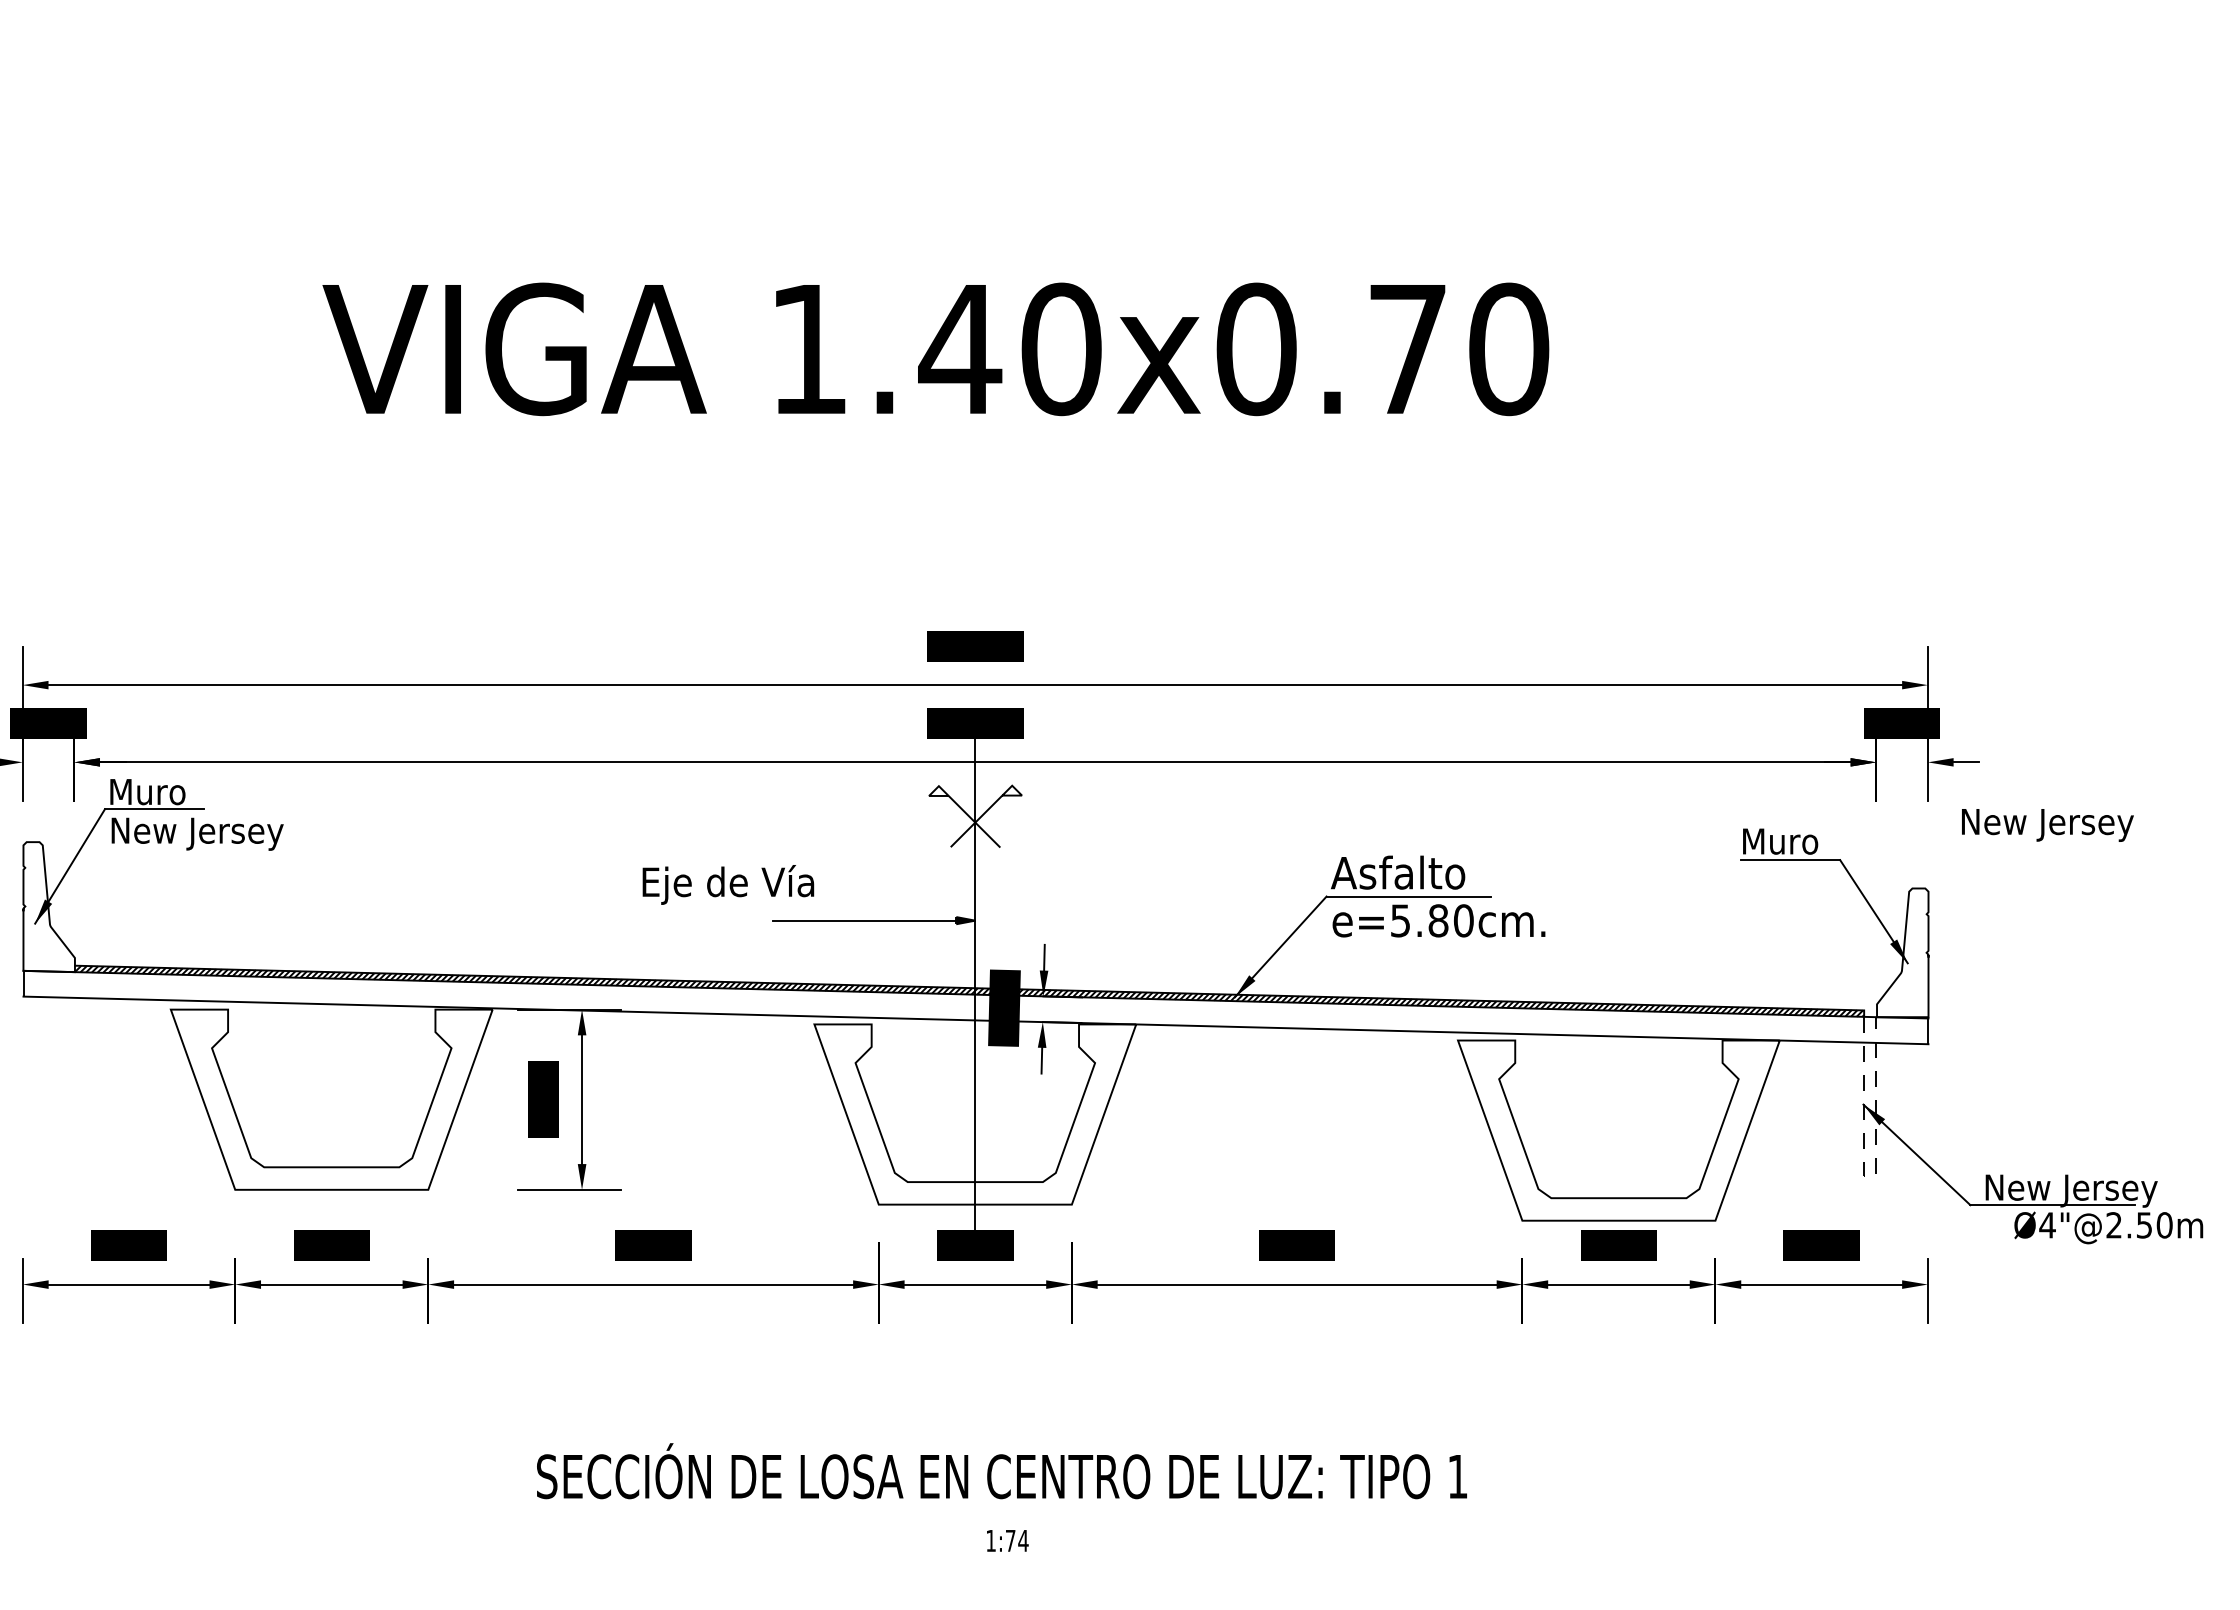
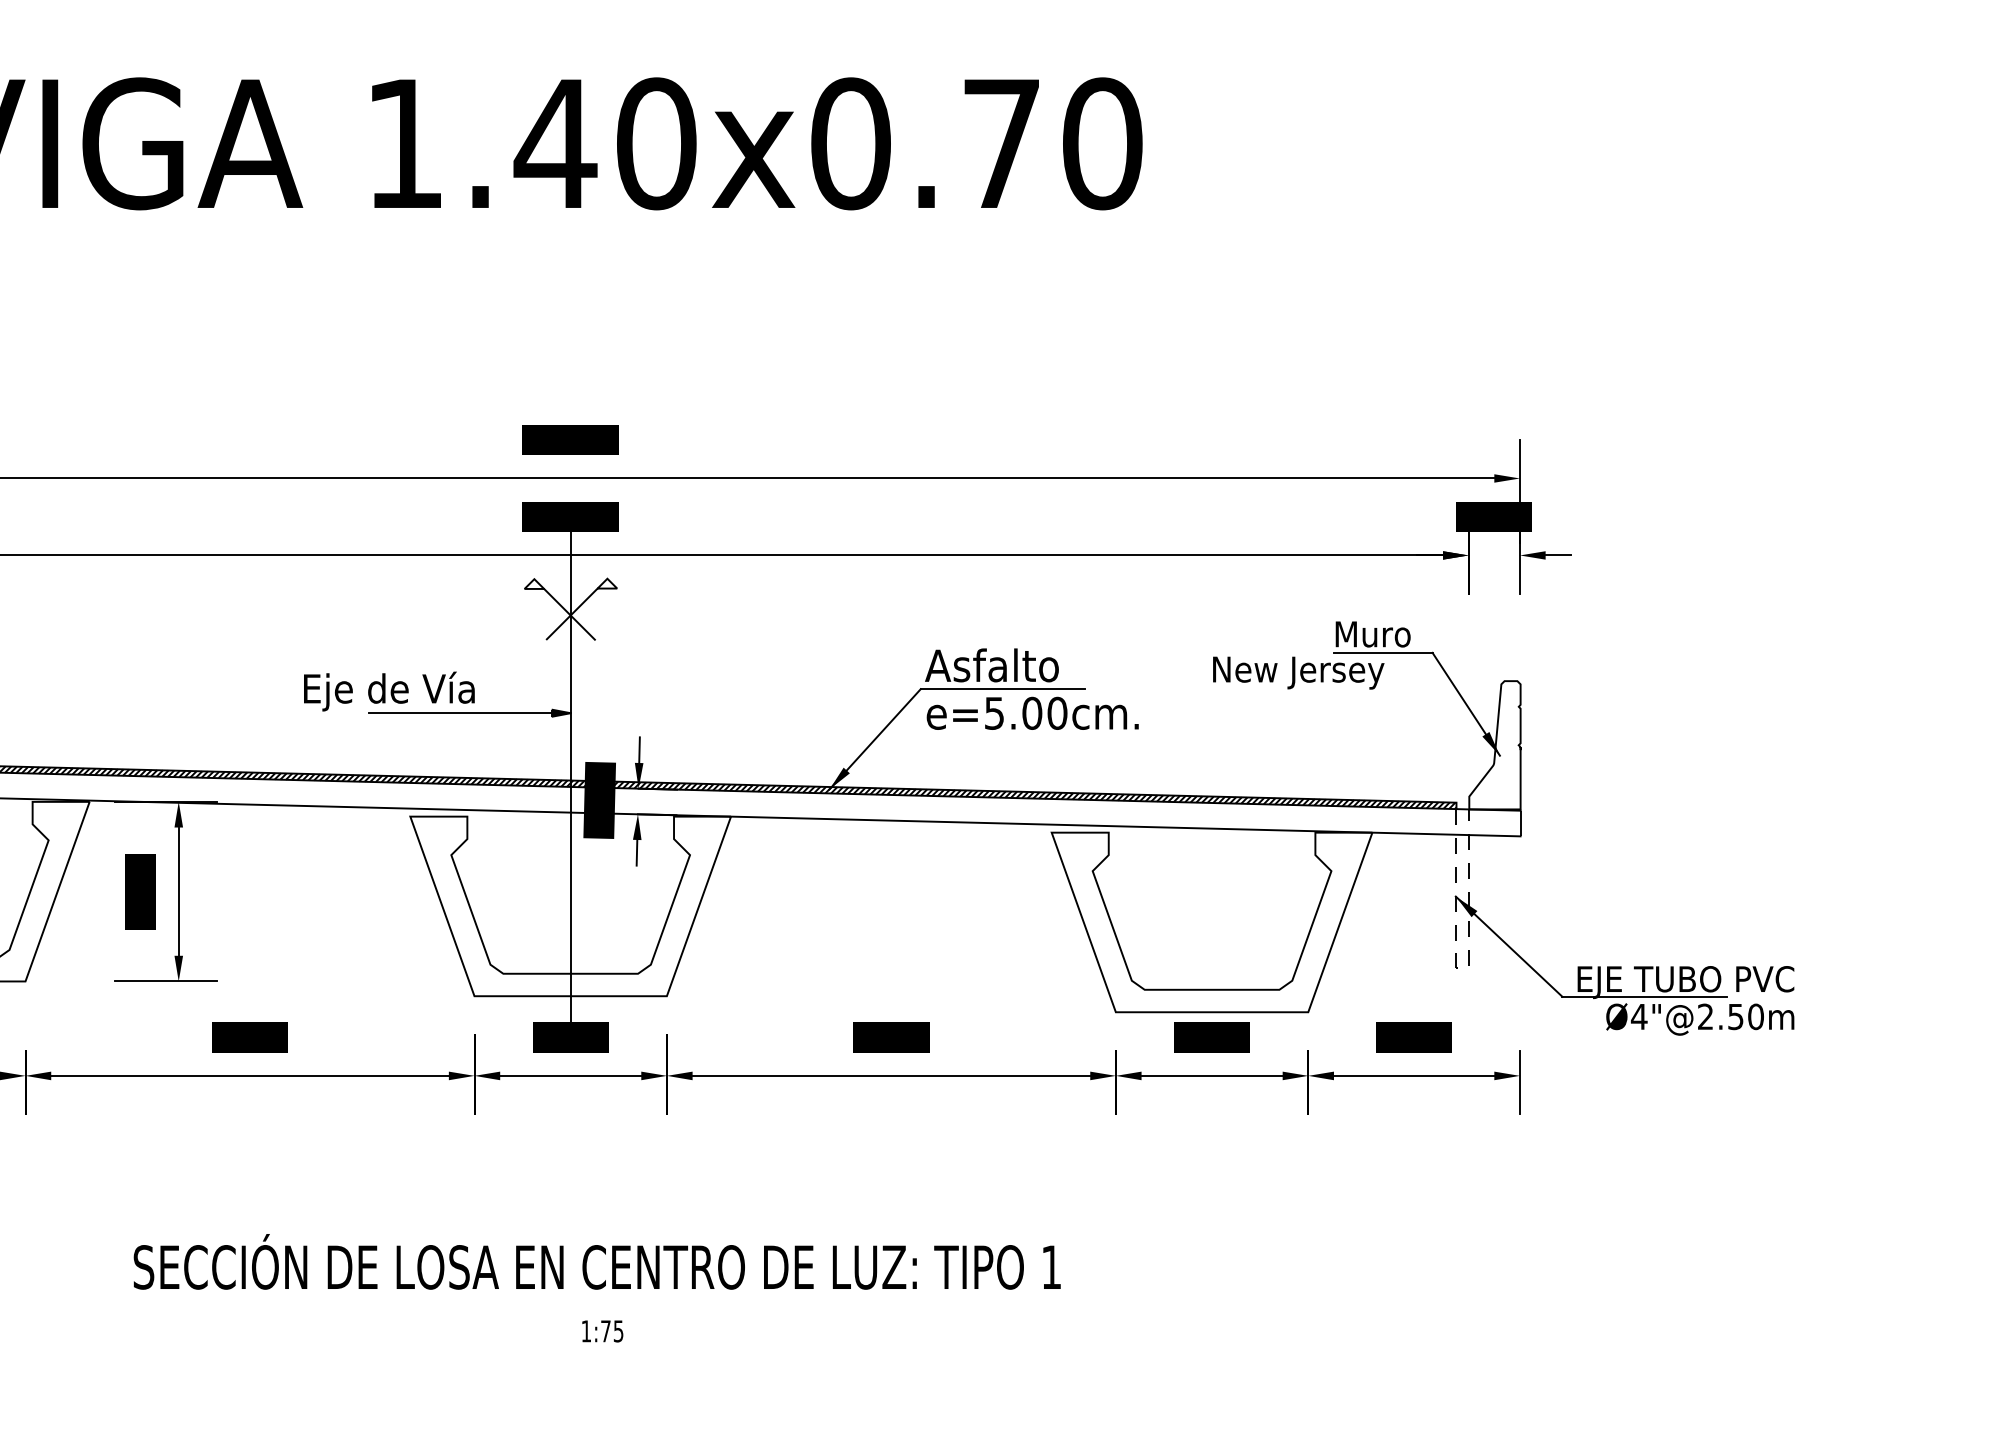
text: (2047, 825) -> (1298, 673), moved
text: (728, 884) -> (389, 691), moved
text: (1438, 920) -> (1032, 713), e=5.80cm. -> e=5.00cm.
text: (2095, 1190) -> (1687, 982), New Jersey -> EJE TUBO PVC
text: (1023, 1541) -> (618, 1331), 1:74 -> 1:75

